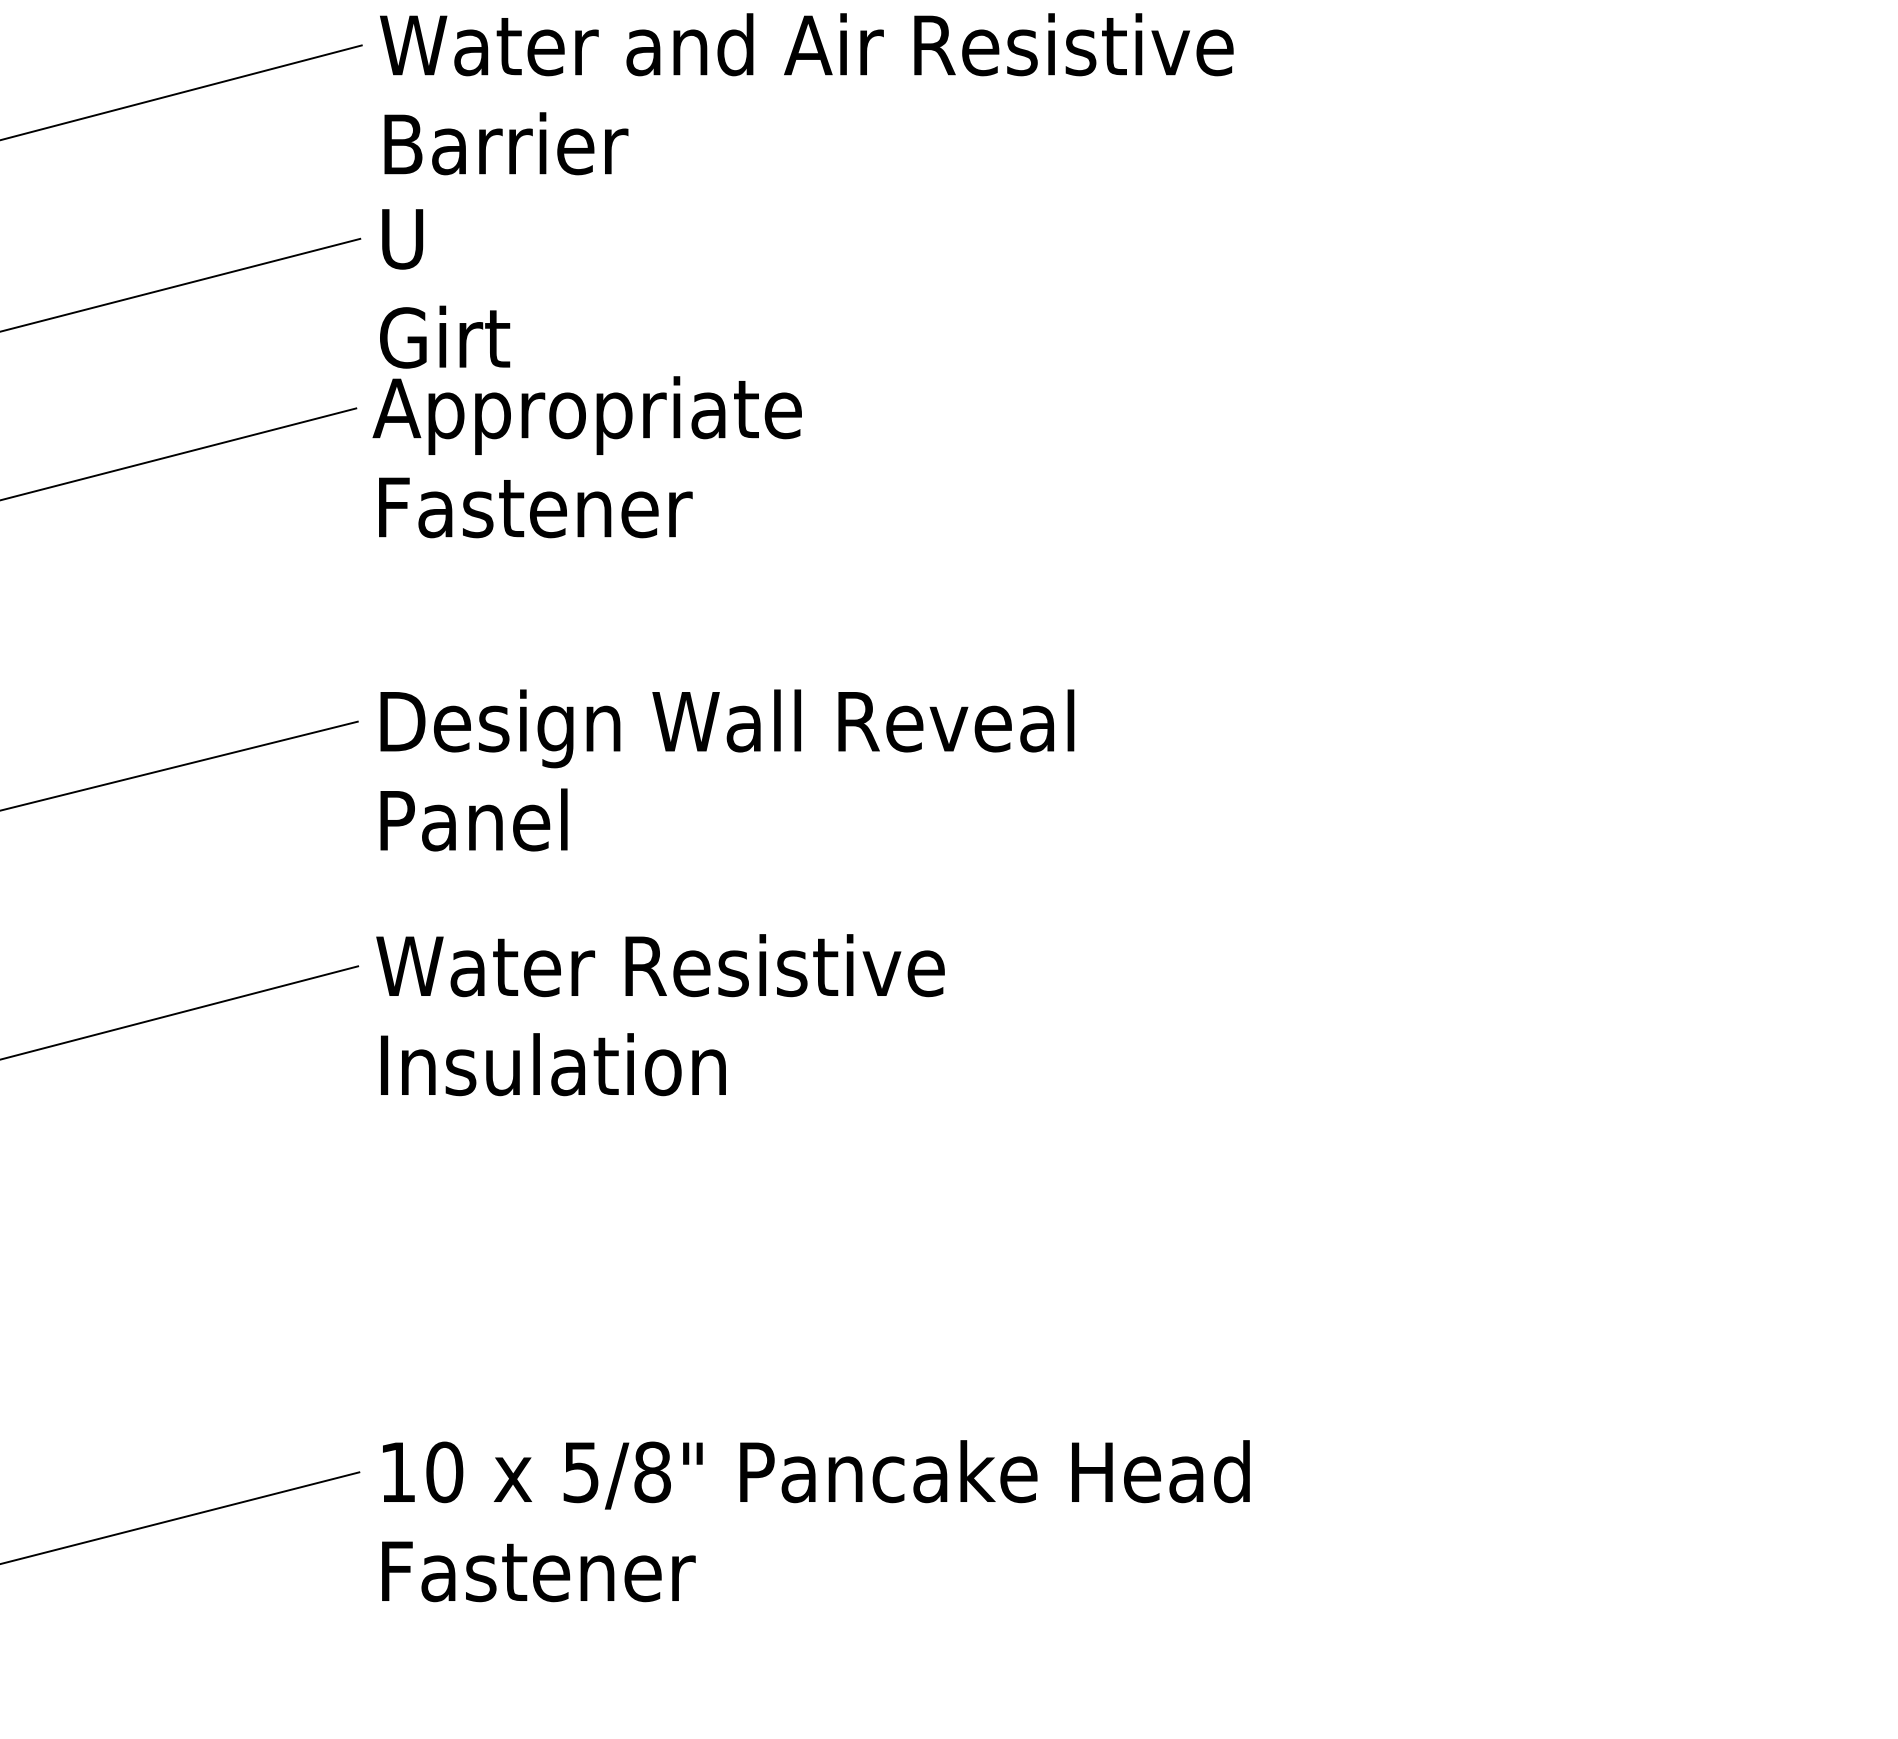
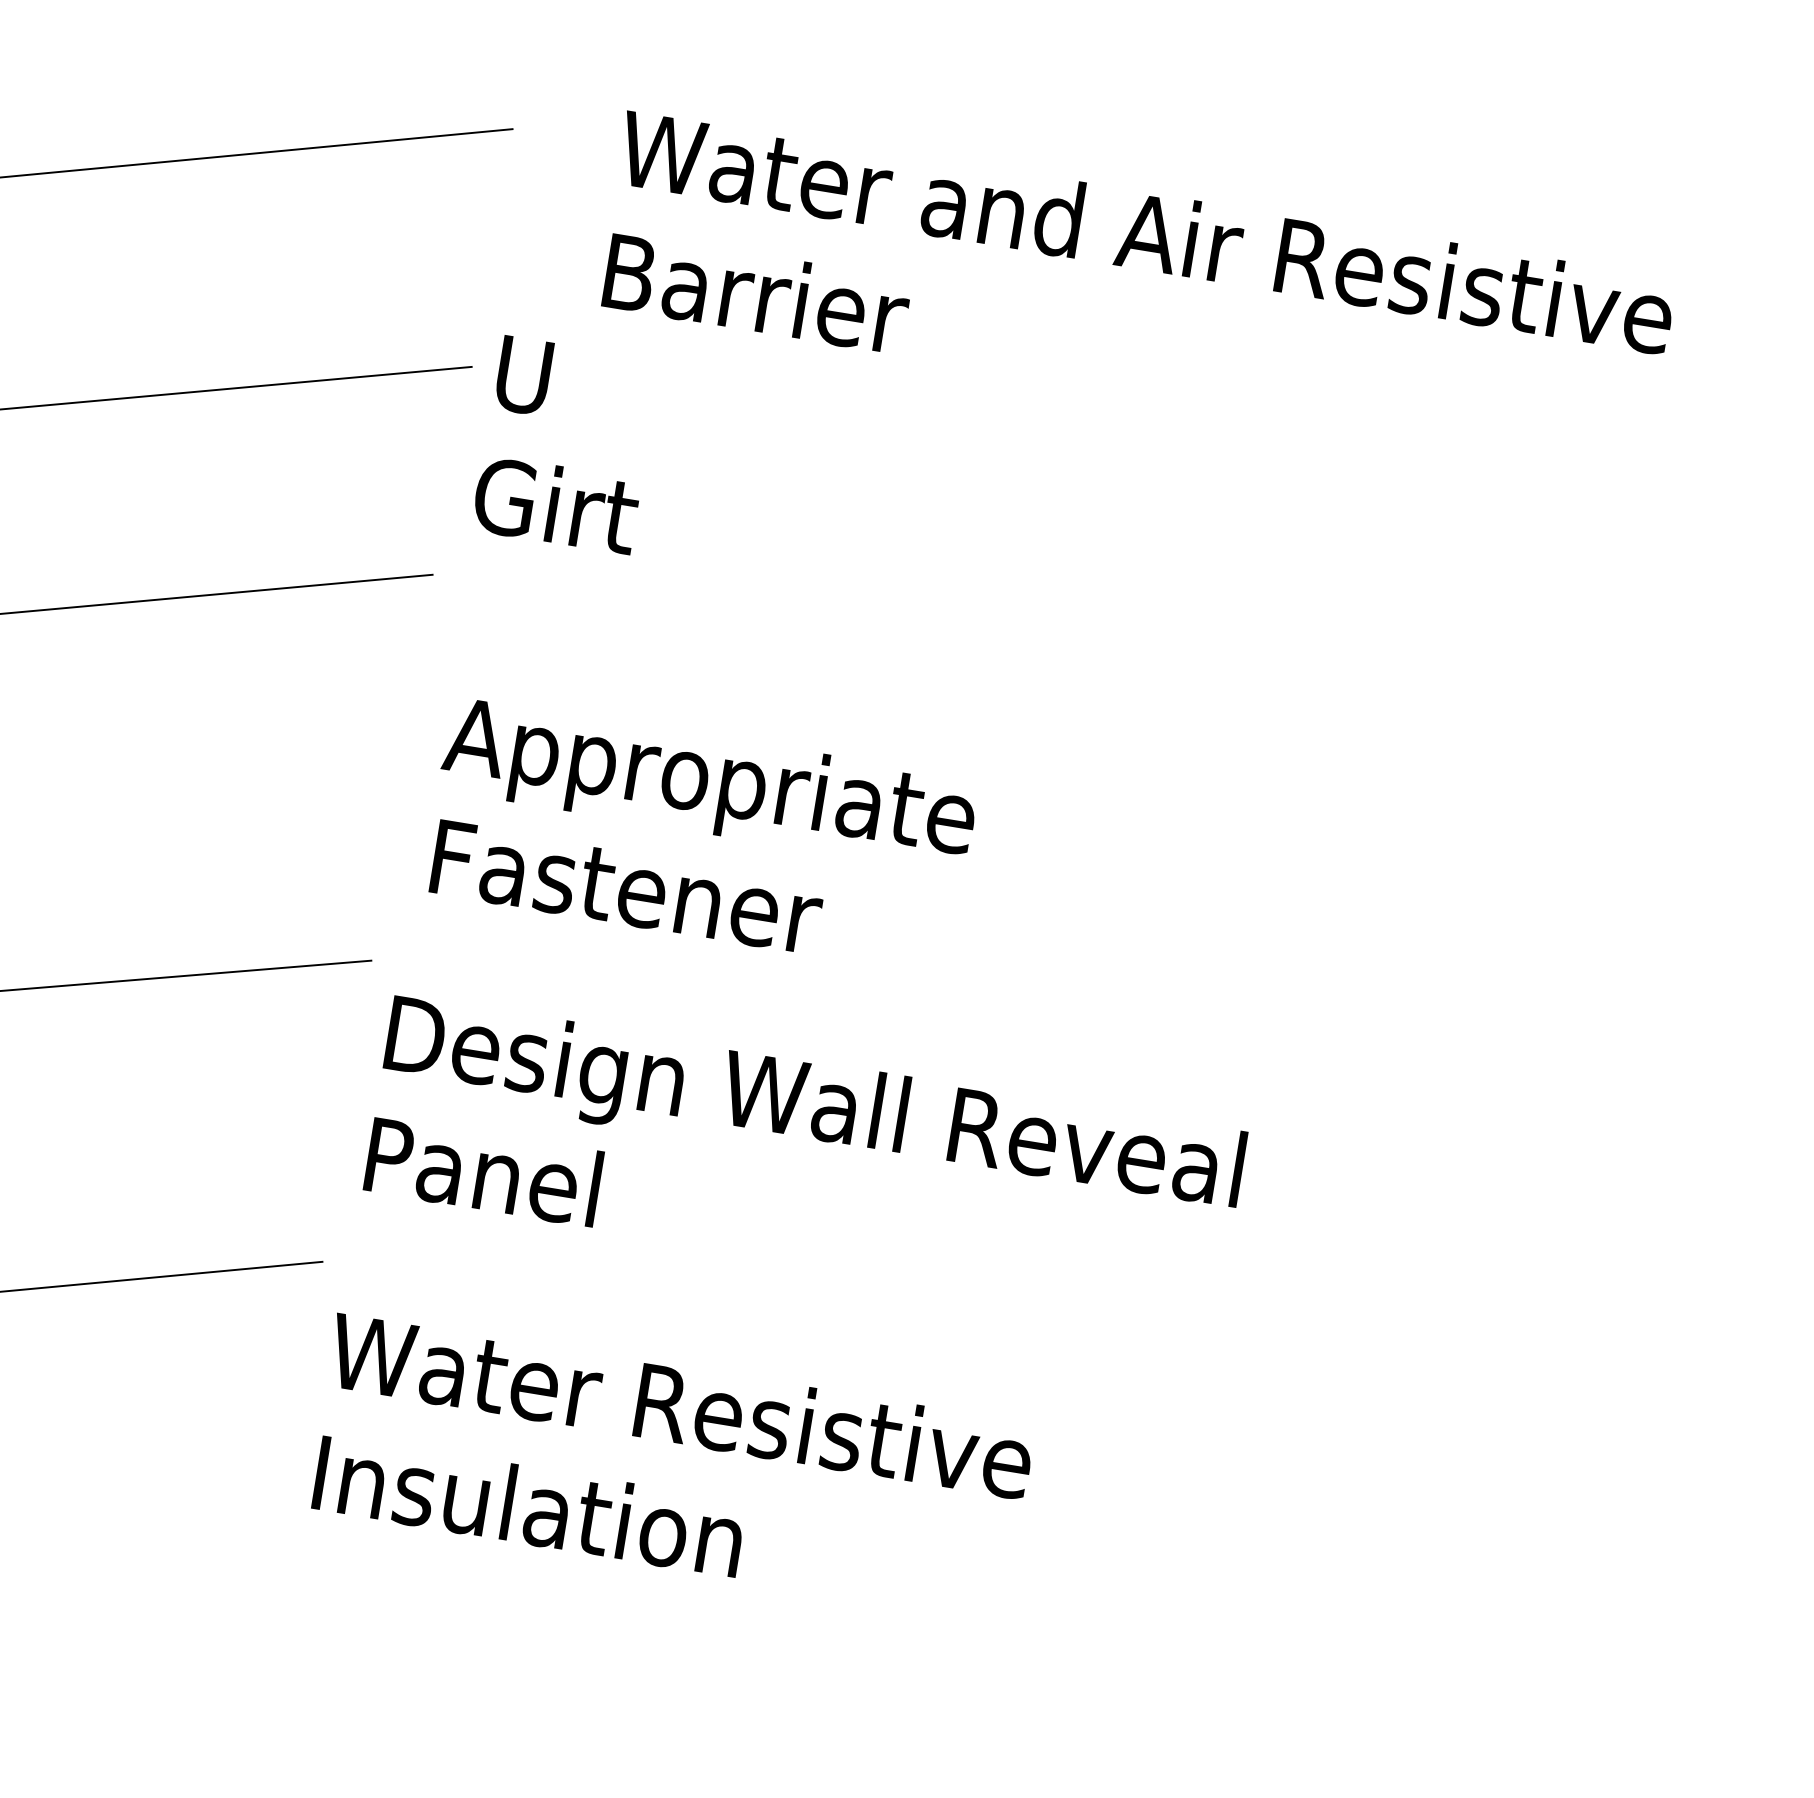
text: (806, 94) -> (1136, 293), moved
text: (586, 457) -> (699, 836), moved
text: (727, 770) -> (805, 1161), moved
text: (660, 1015) -> (671, 1466), moved

